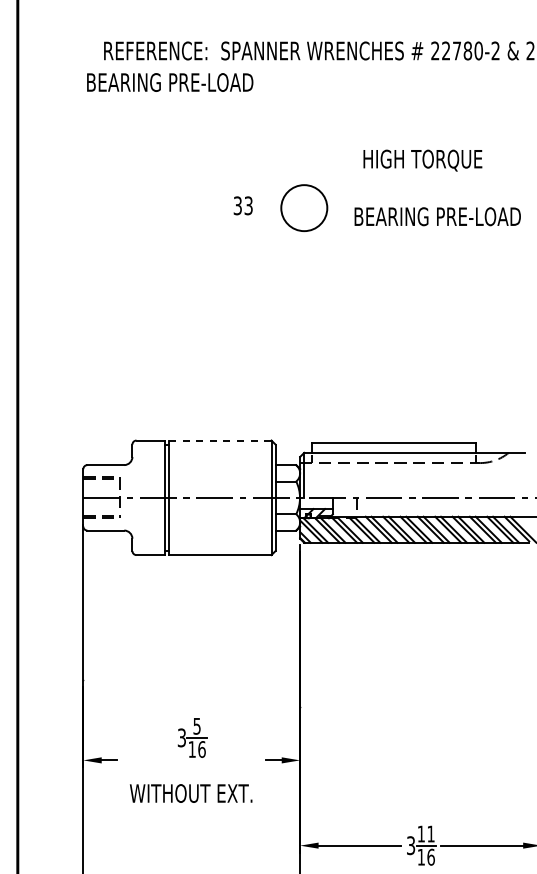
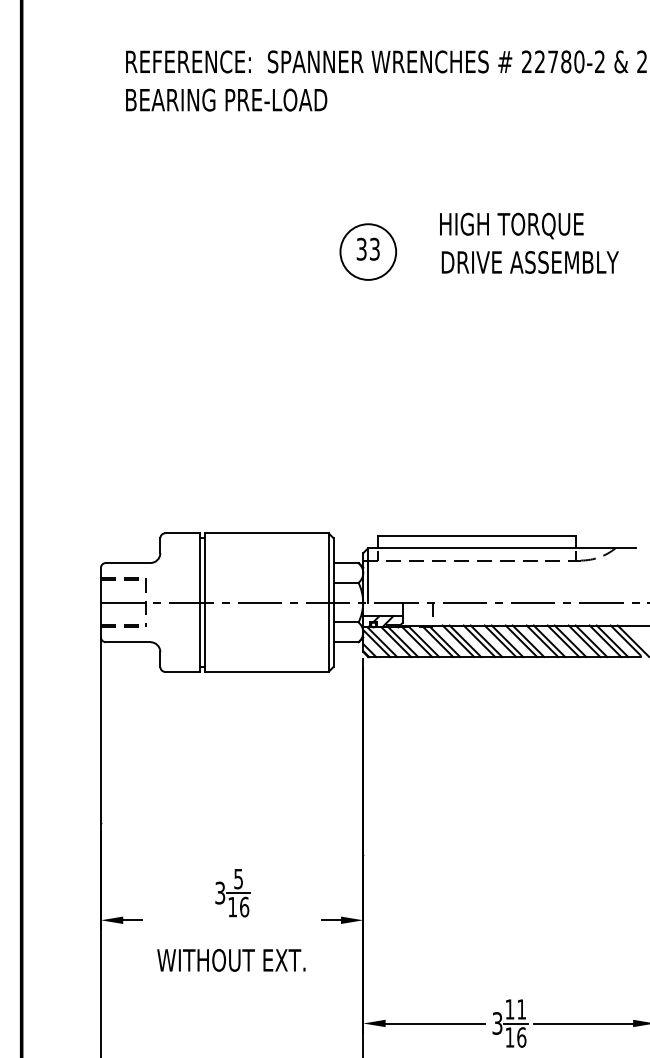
text: (170, 82) -> (226, 100), moved
text: (422, 160) -> (511, 225), moved
text: (242, 205) -> (367, 248), moved
text: (437, 216) -> (529, 262), BEARING PRE-LOAD -> DRIVE ASSEMBLY
line: (220, 440) -> (266, 533), dashed -> solid

